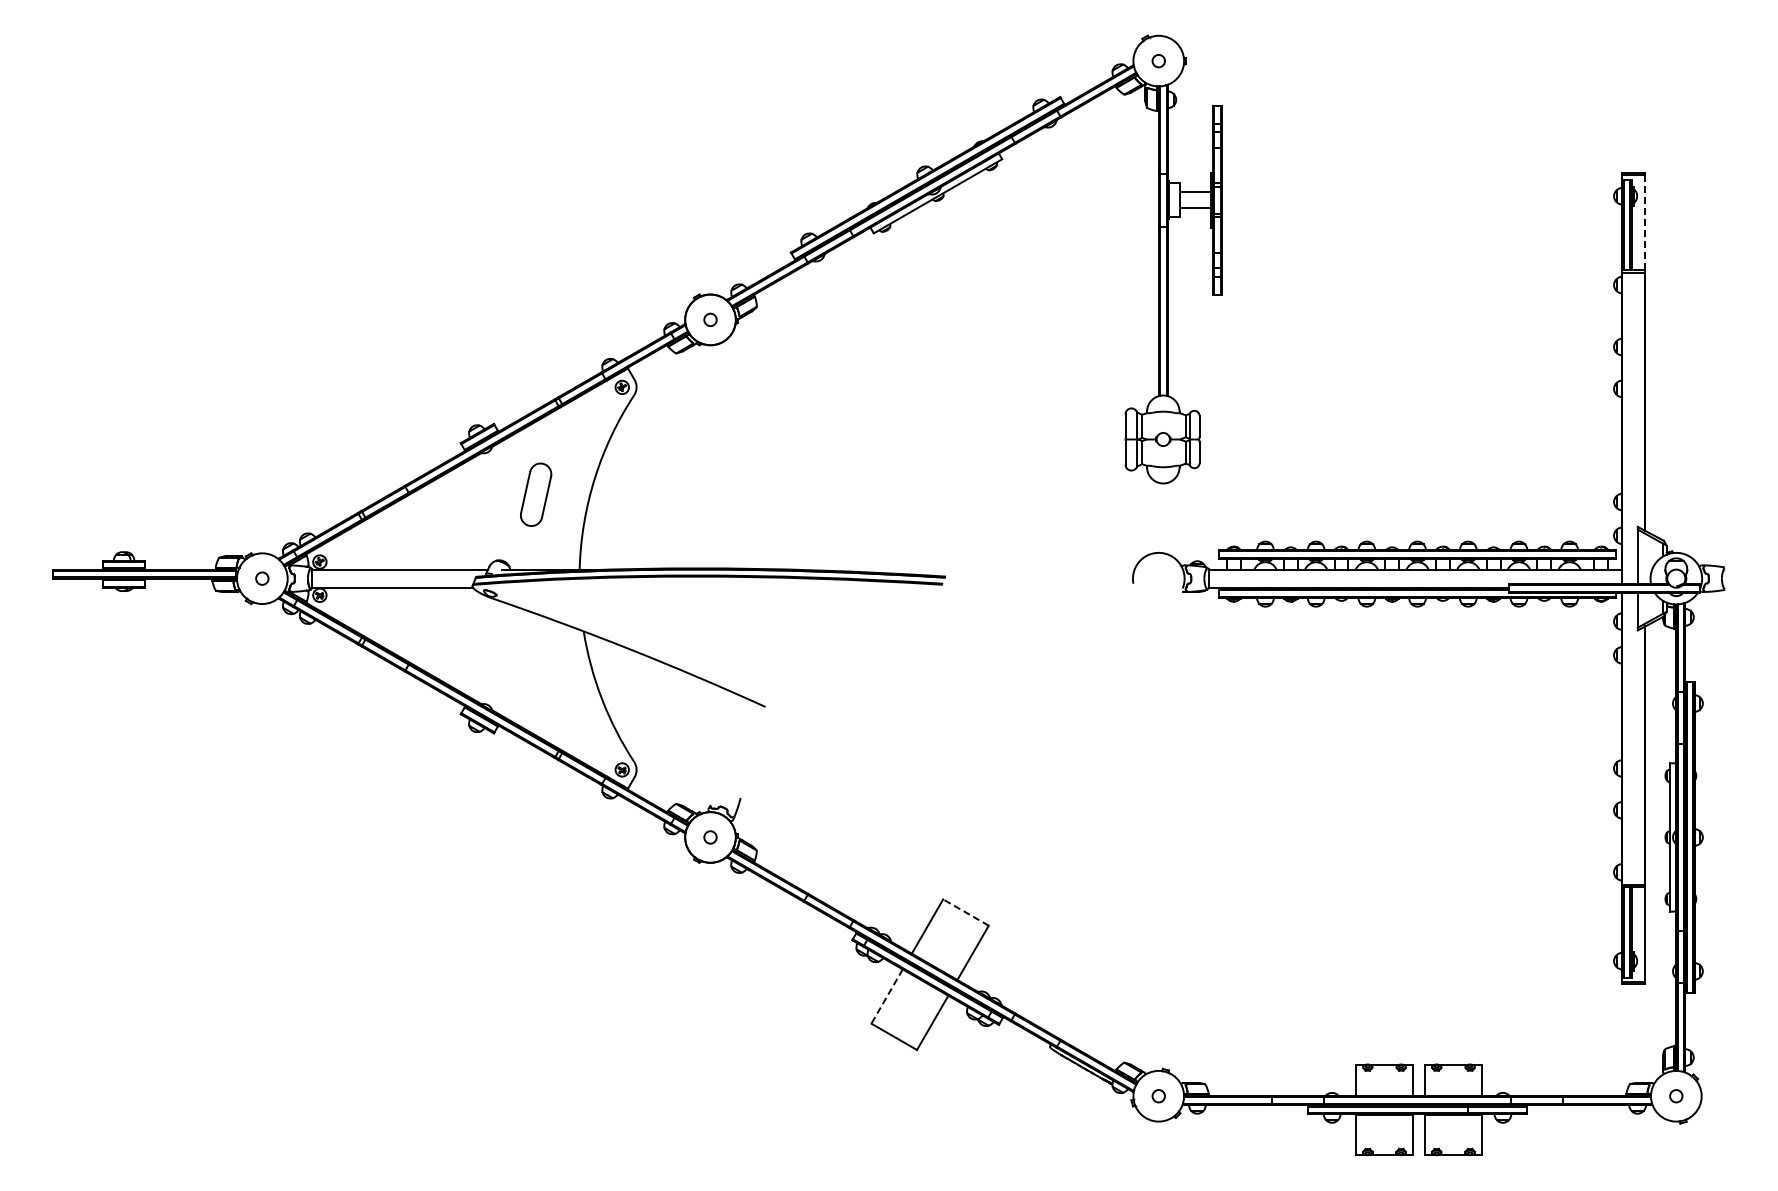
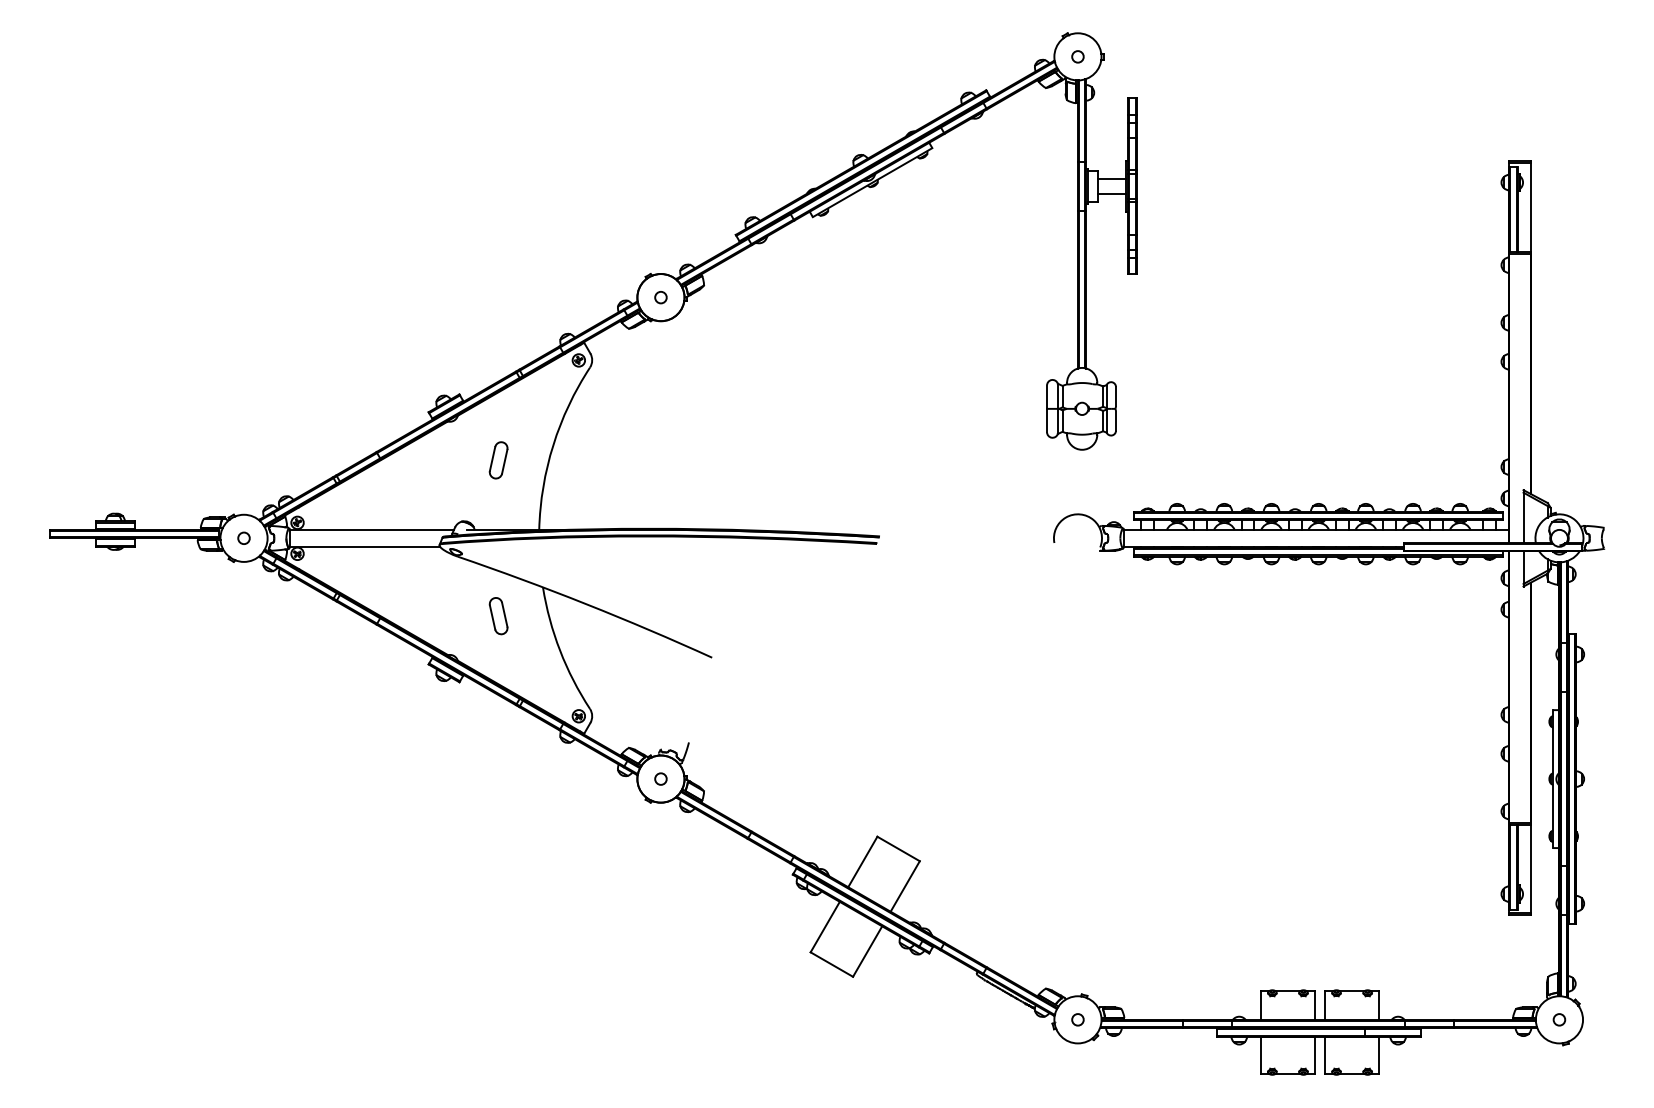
line: (1645, 222) -> (1530, 206), dashed -> solid
part: (535, 494) -> (498, 460), size x0.62
part: (535, 661) -> (498, 615), added
line: (965, 912) -> (898, 848), dashed -> solid
line: (886, 996) -> (824, 927), dashed -> solid

